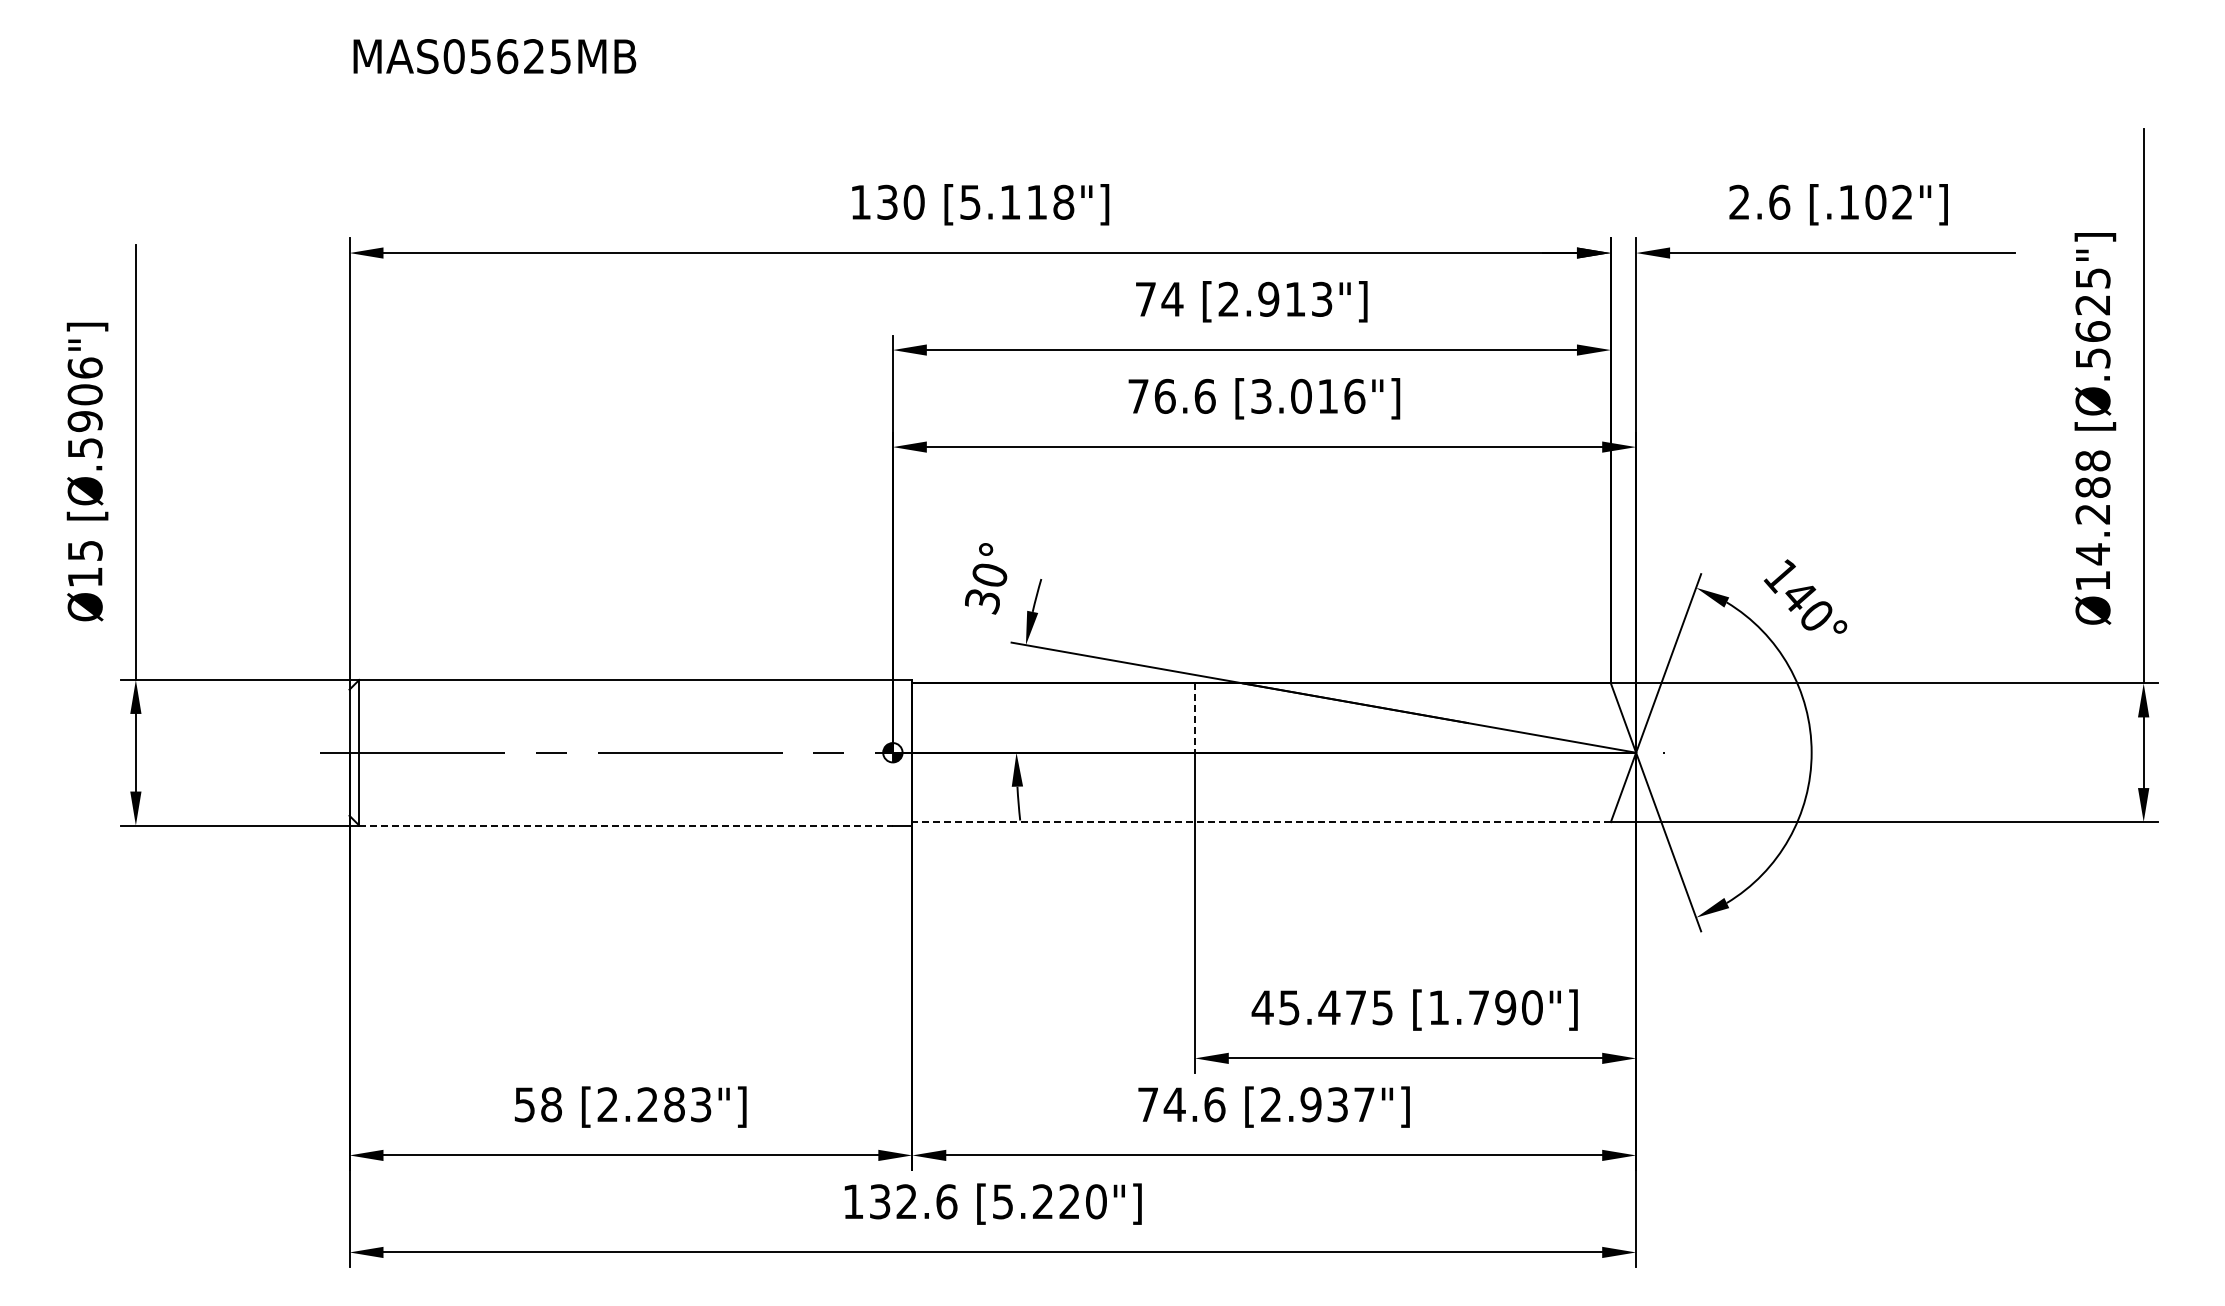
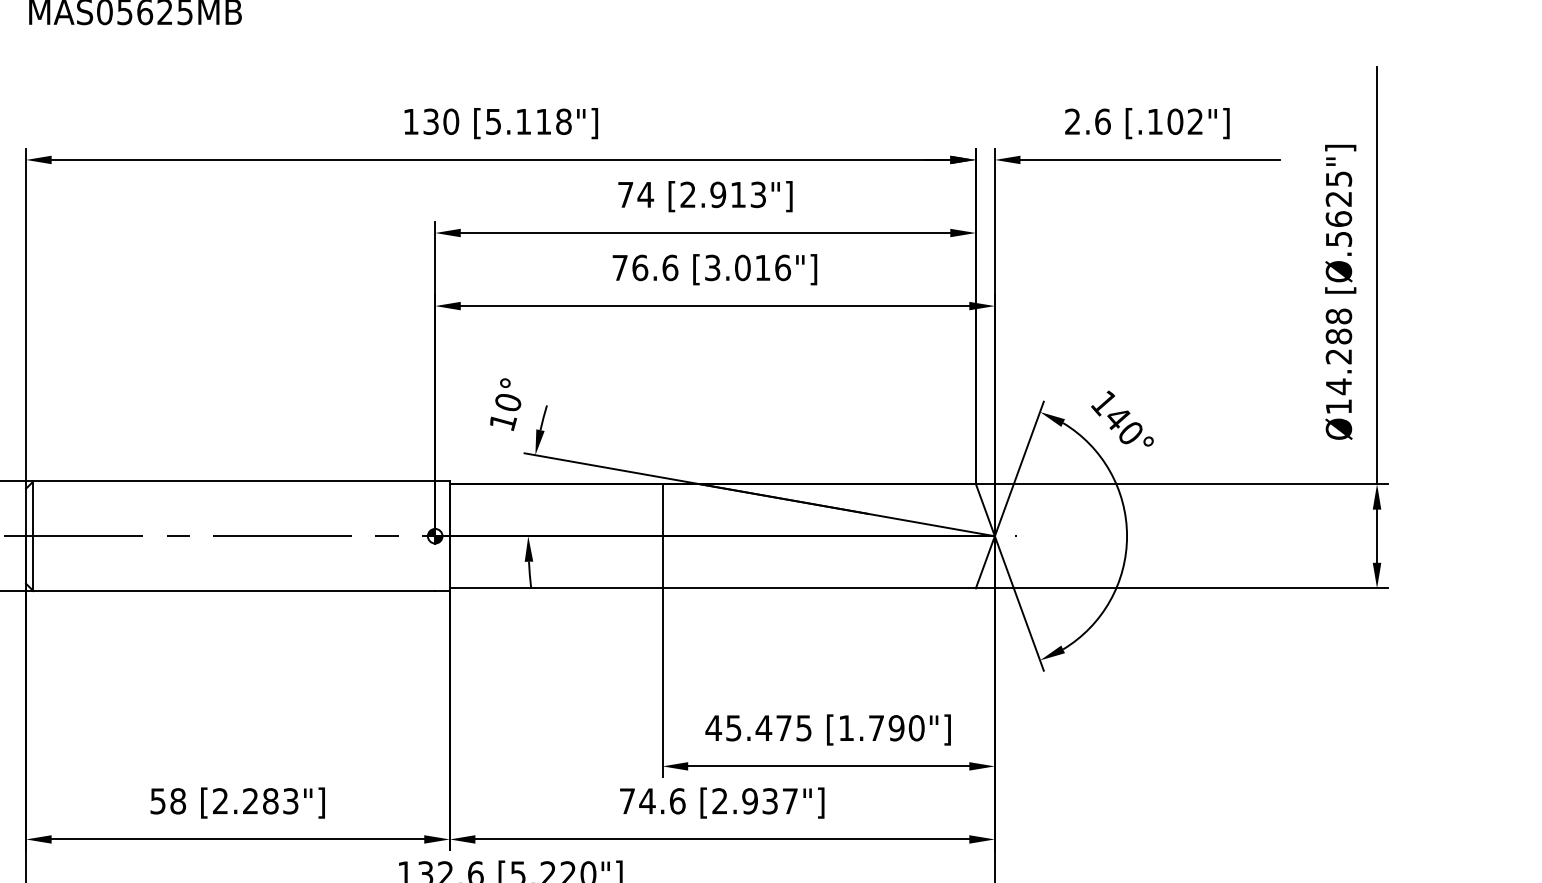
text: (983, 601) -> (503, 422), 30° -> 10°
line: (1194, 718) -> (662, 510), dashed -> solid
line: (1261, 822) -> (712, 588), dashed -> solid
line: (626, 825) -> (234, 591), dashed -> solid

